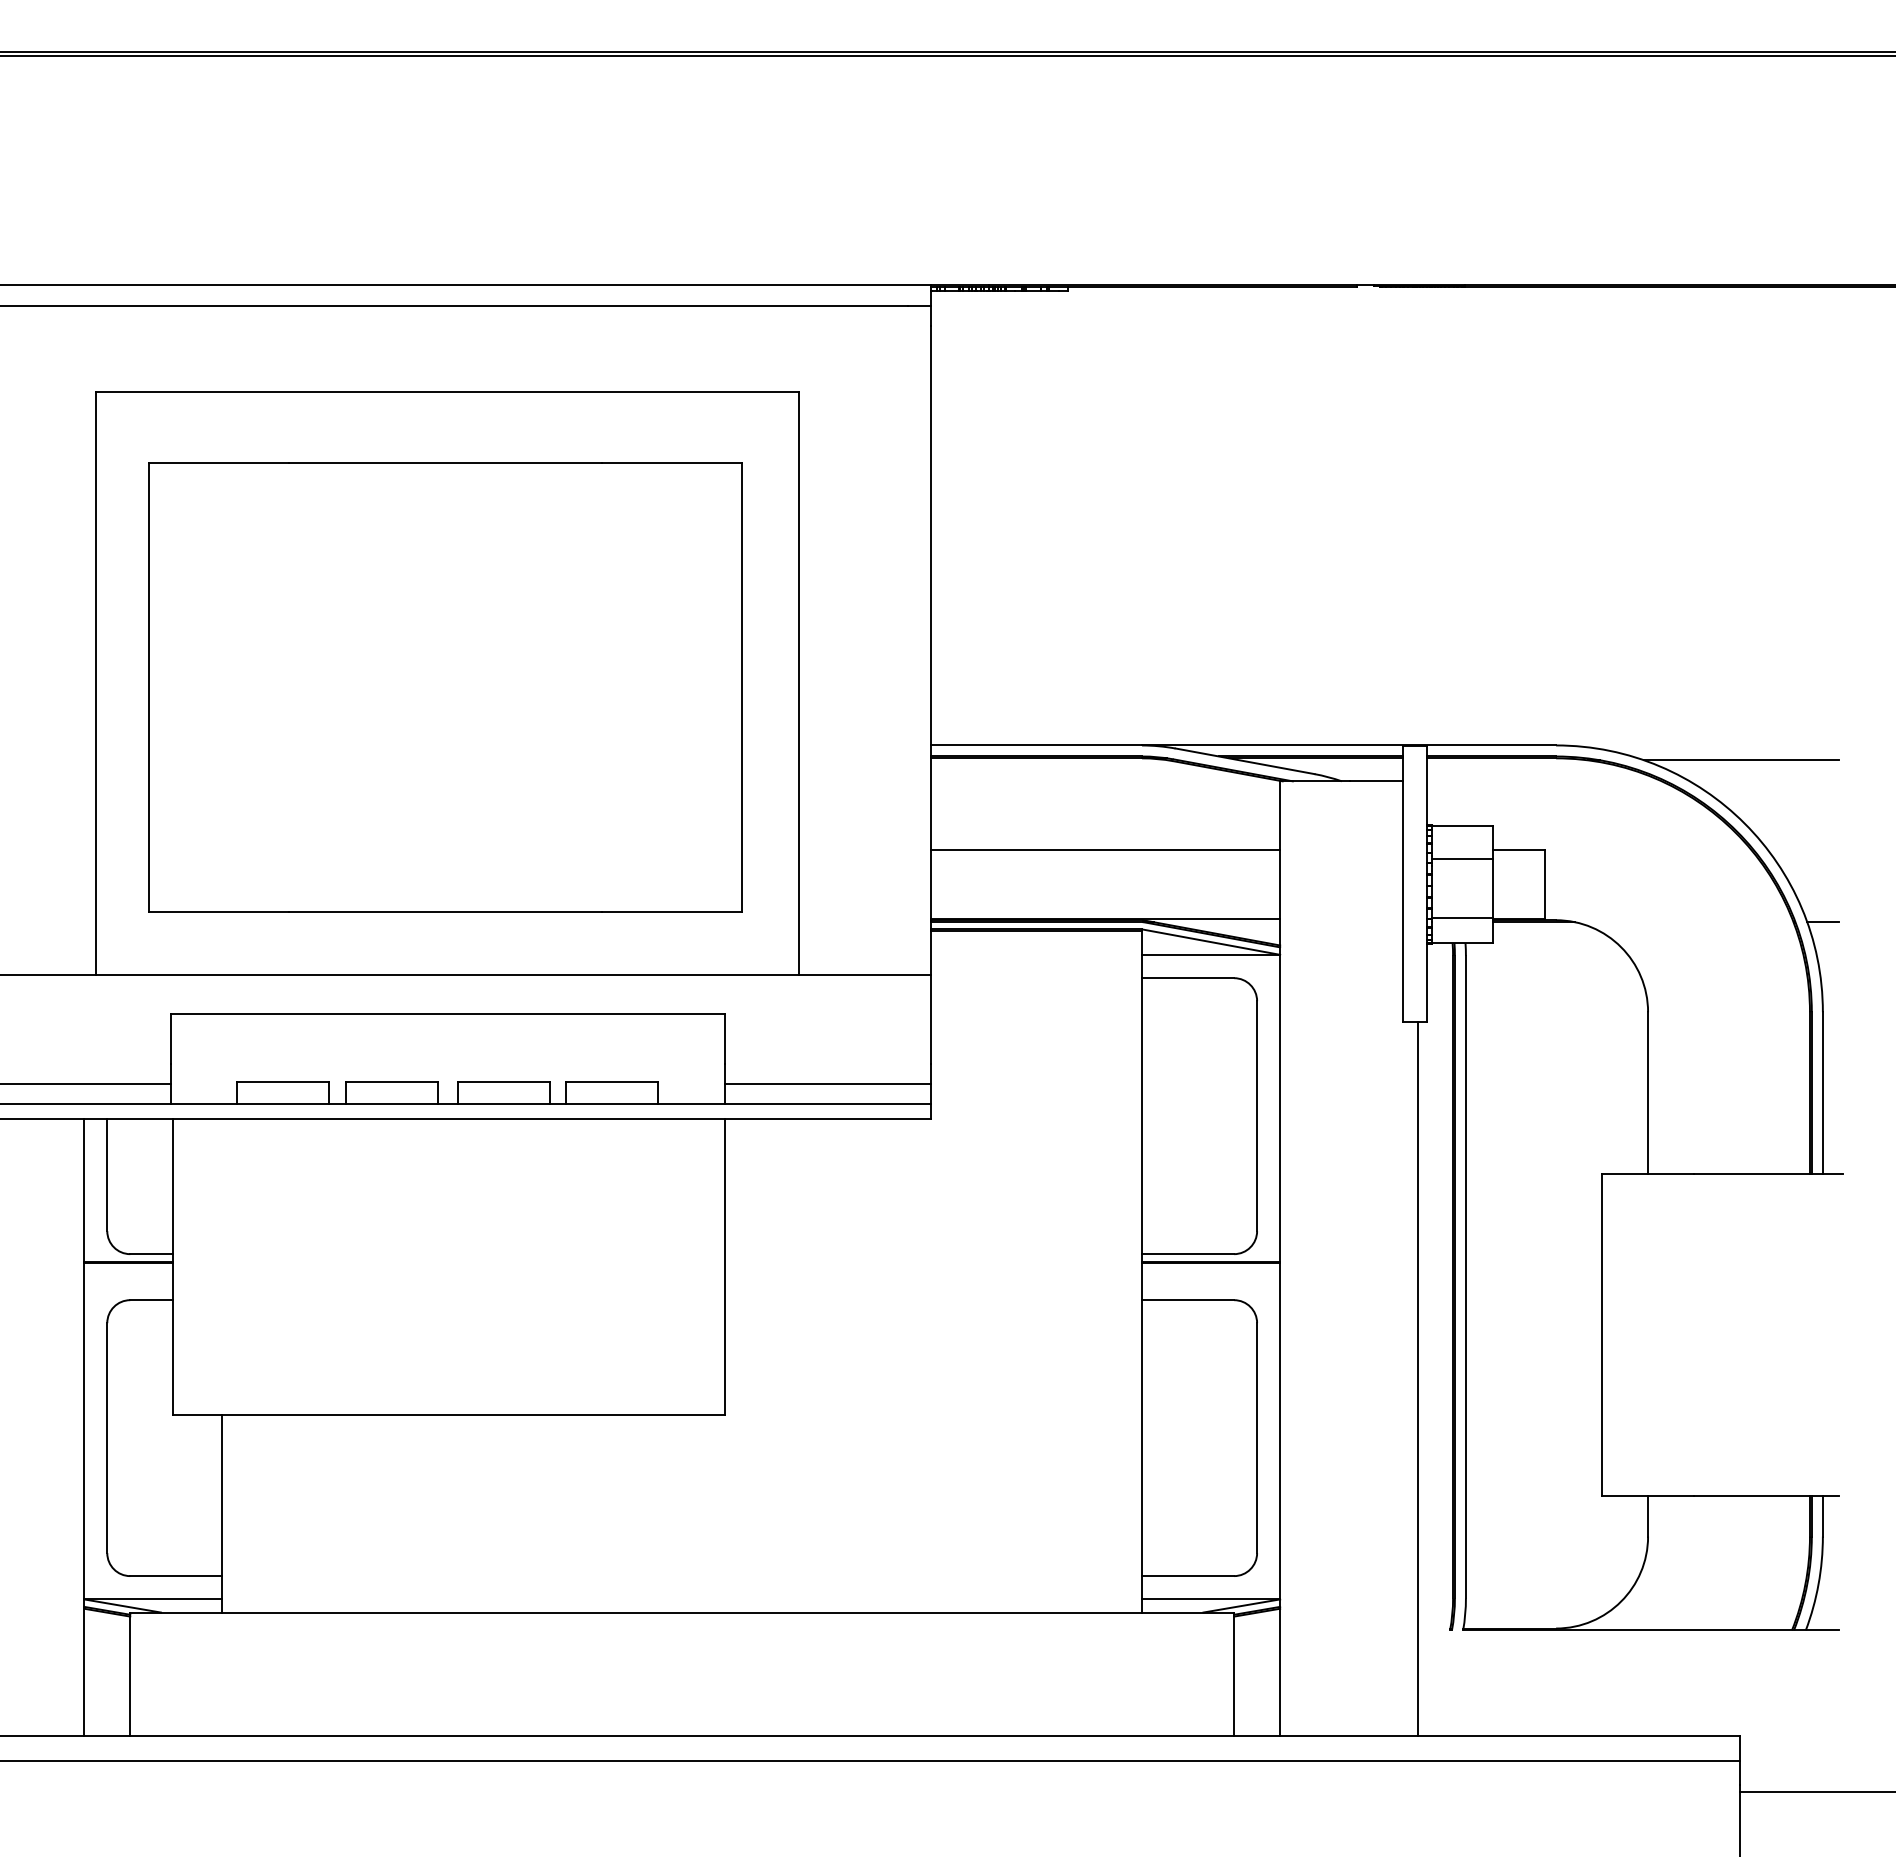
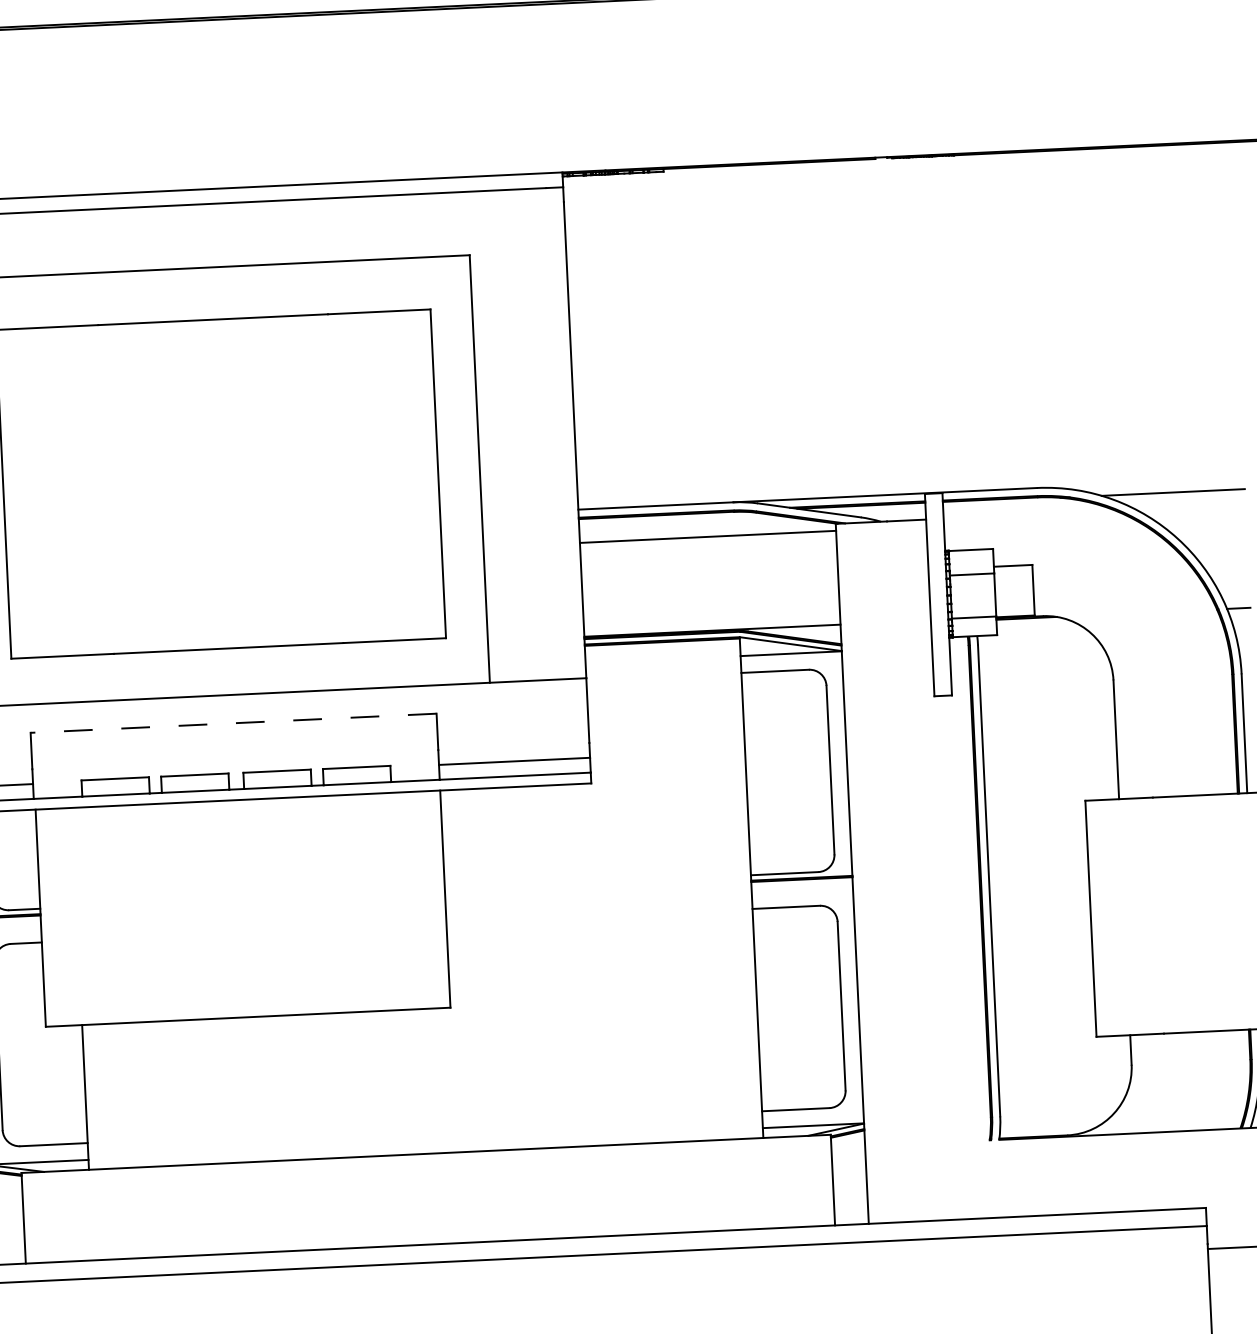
line: (1105, 849) -> (708, 536), moved
line: (447, 1014) -> (233, 723), solid -> dashed
line: (1418, 1379) -> (957, 957), removed

